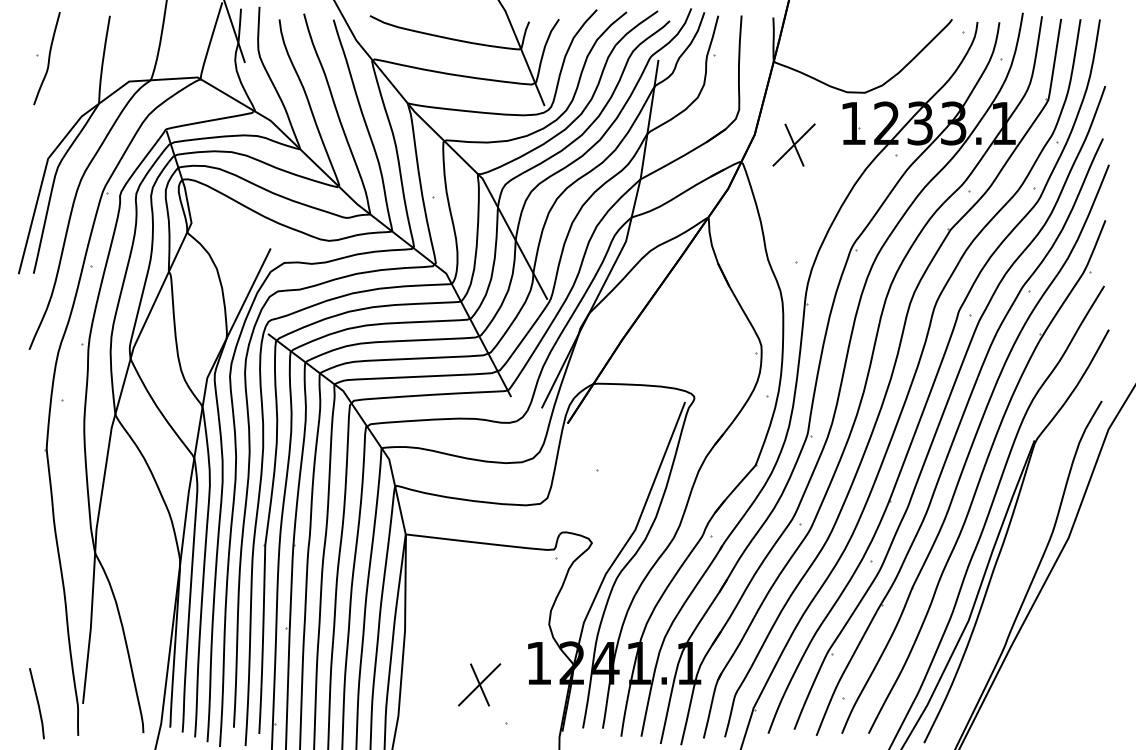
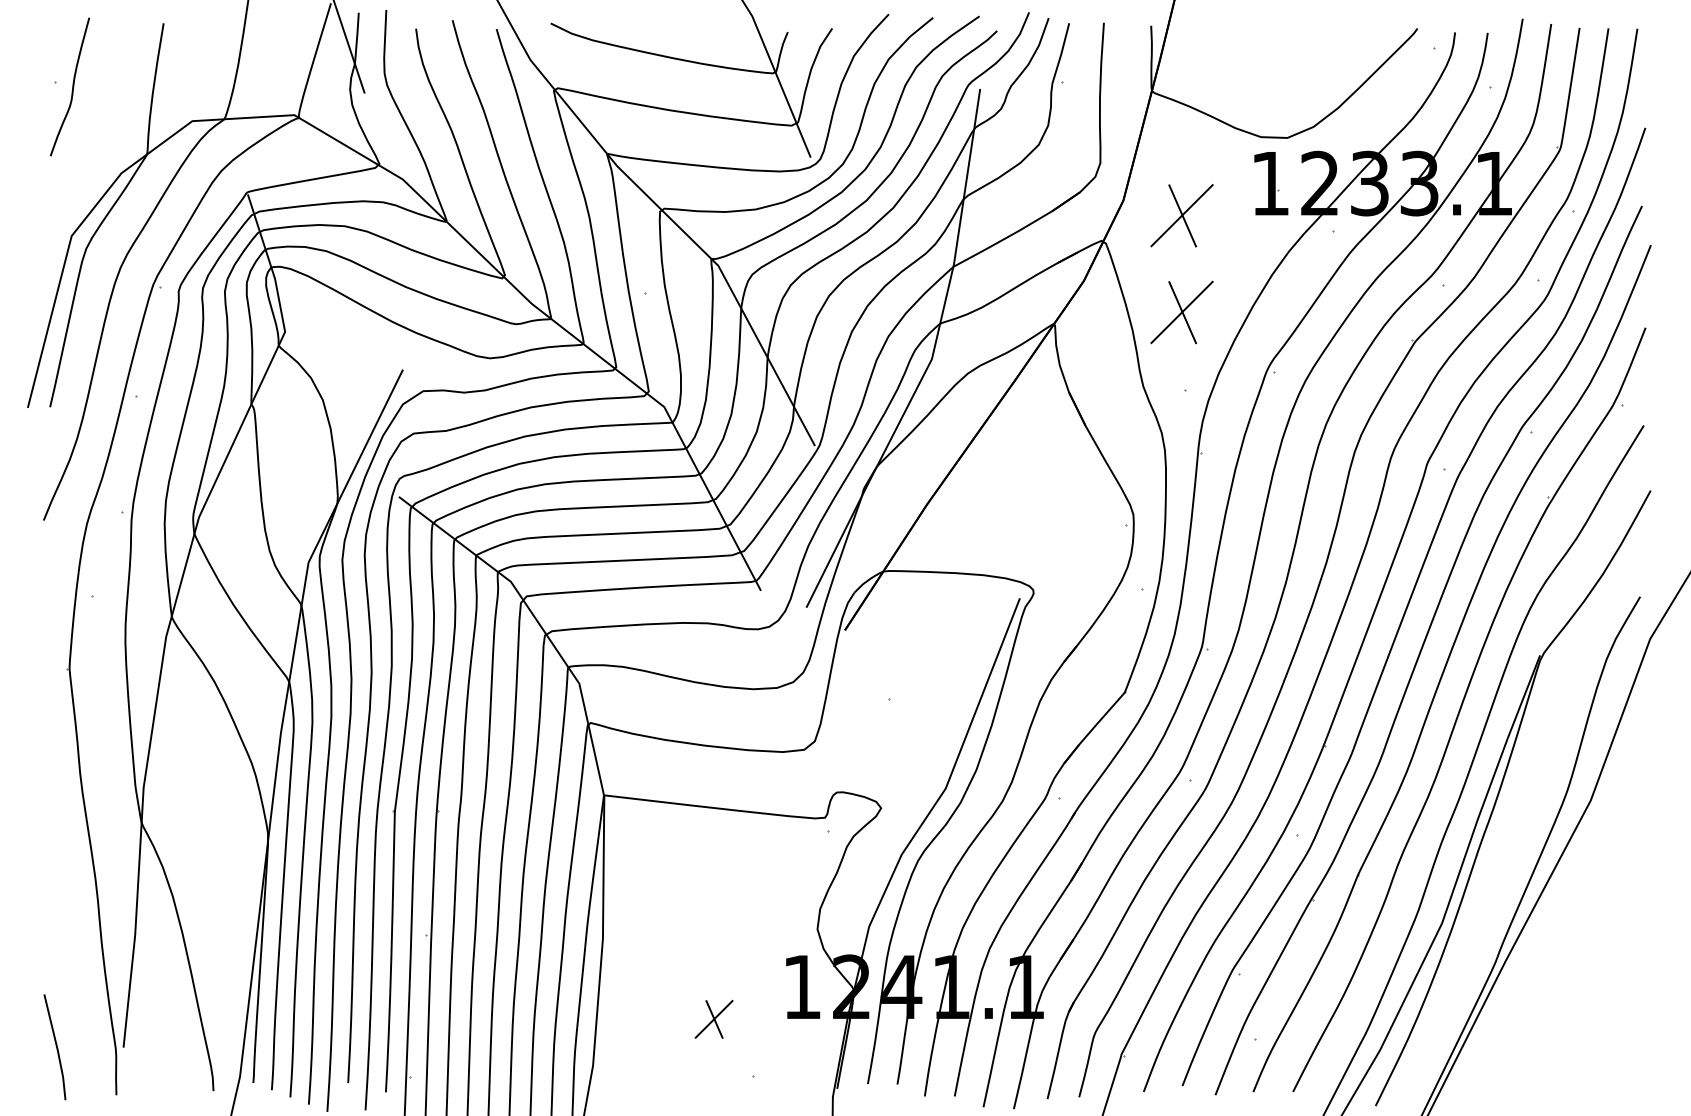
part: (793, 209) -> (1181, 311), added
part: (479, 684) -> (713, 1018), size x0.6

